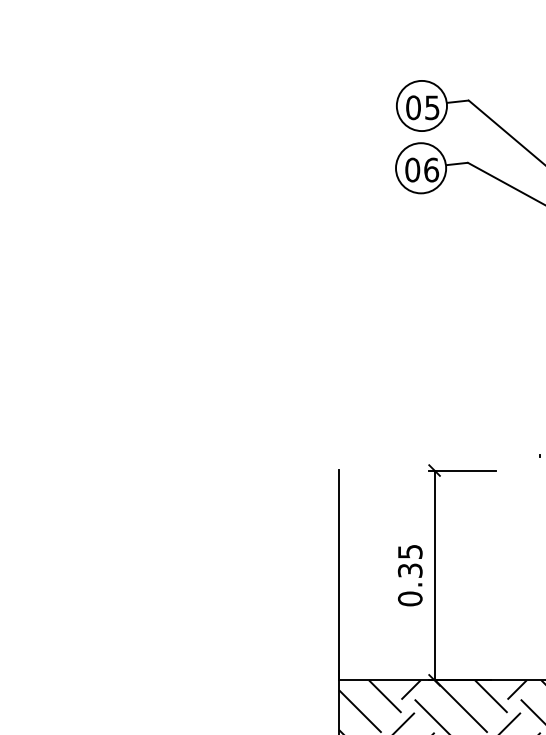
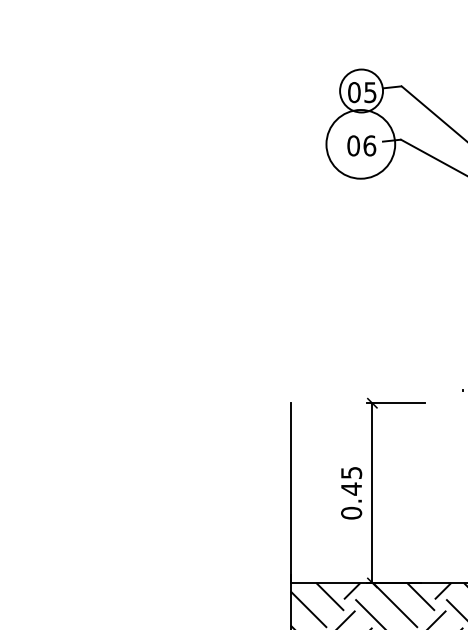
circle: (421, 168) -> (361, 144), size x1.6
text: (409, 570) -> (350, 488), 0.35 -> 0.45

